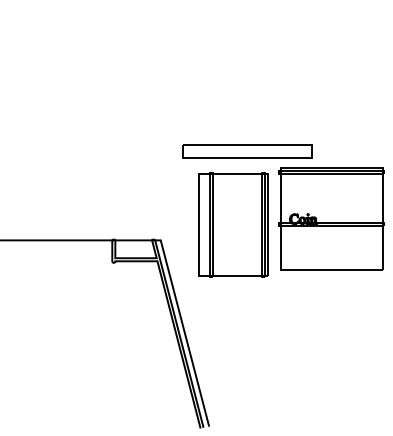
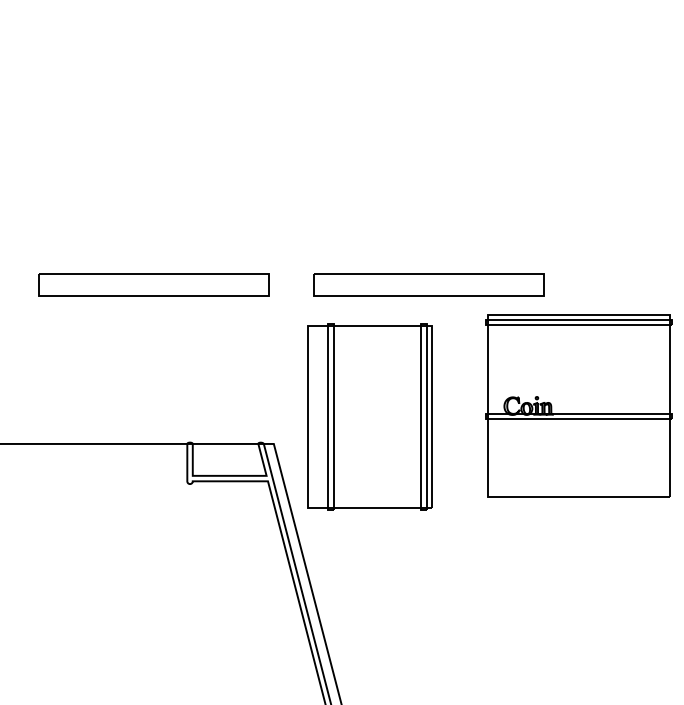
part: (93, 151) -> (153, 285), added
part: (233, 224) -> (369, 415), moved

